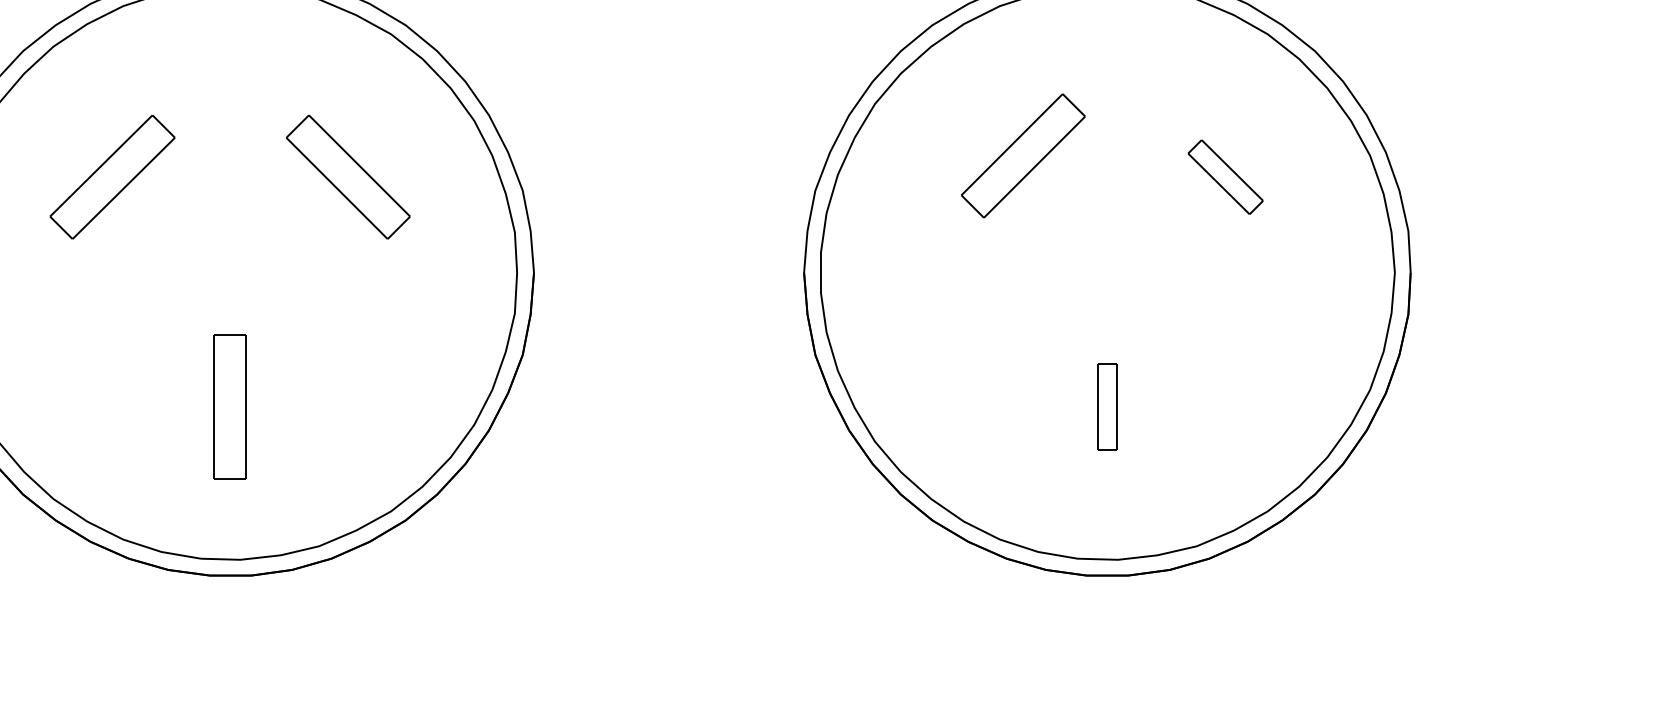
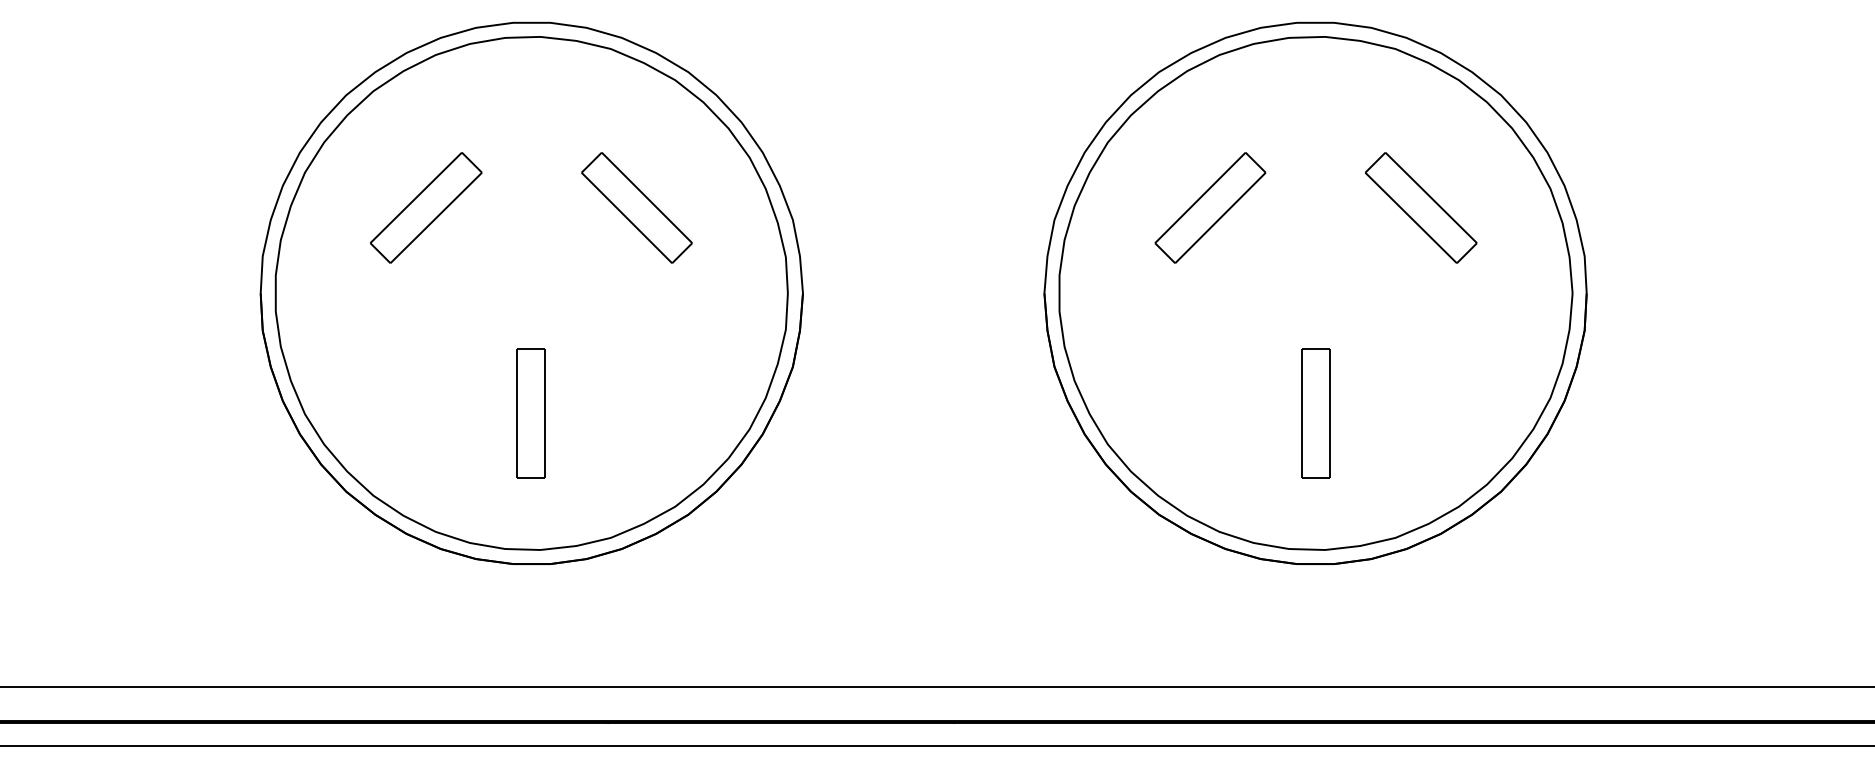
part: (1023, 155) -> (1210, 207), moved
part: (1225, 176) -> (1421, 207), size x1.67
part: (1107, 407) -> (1315, 413), size x1.67

